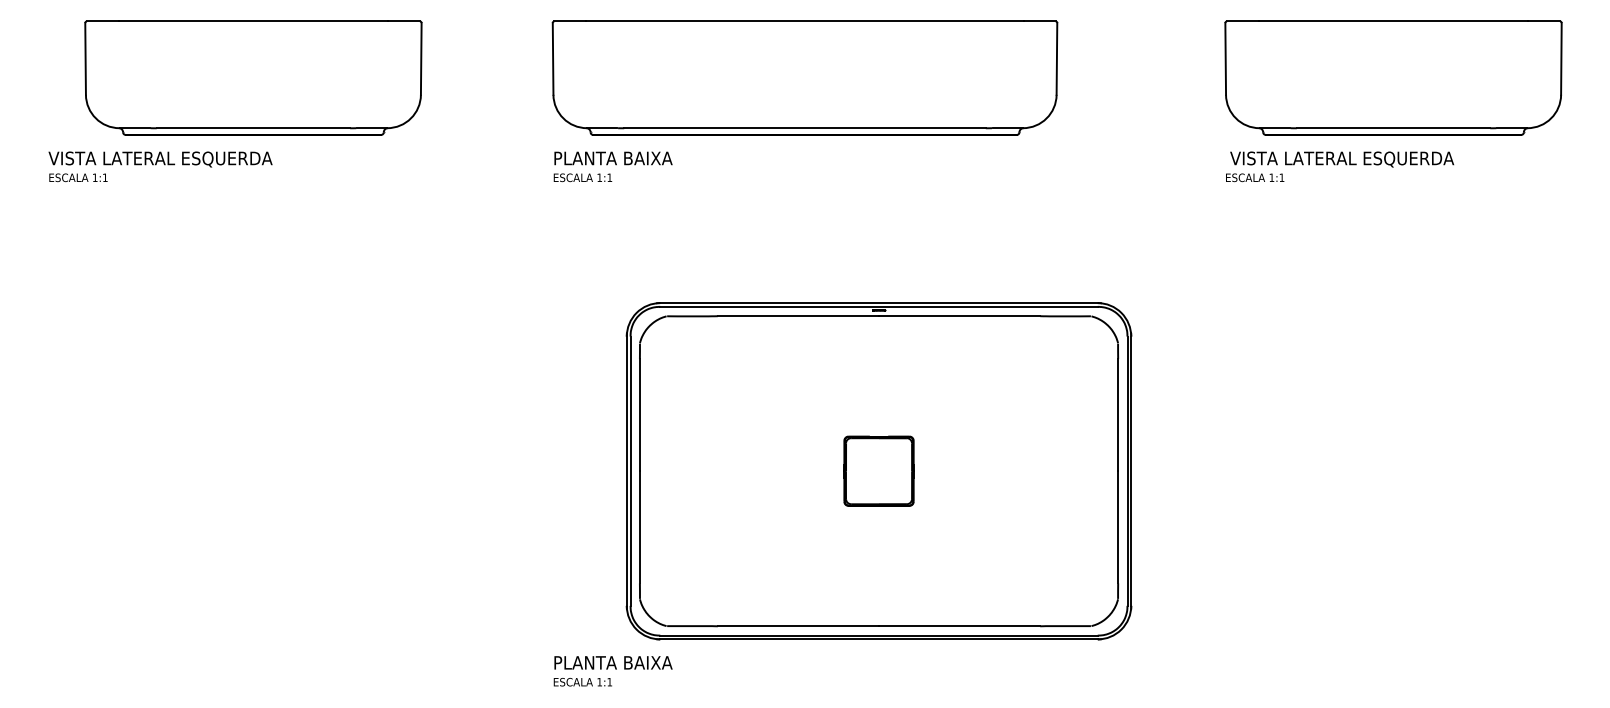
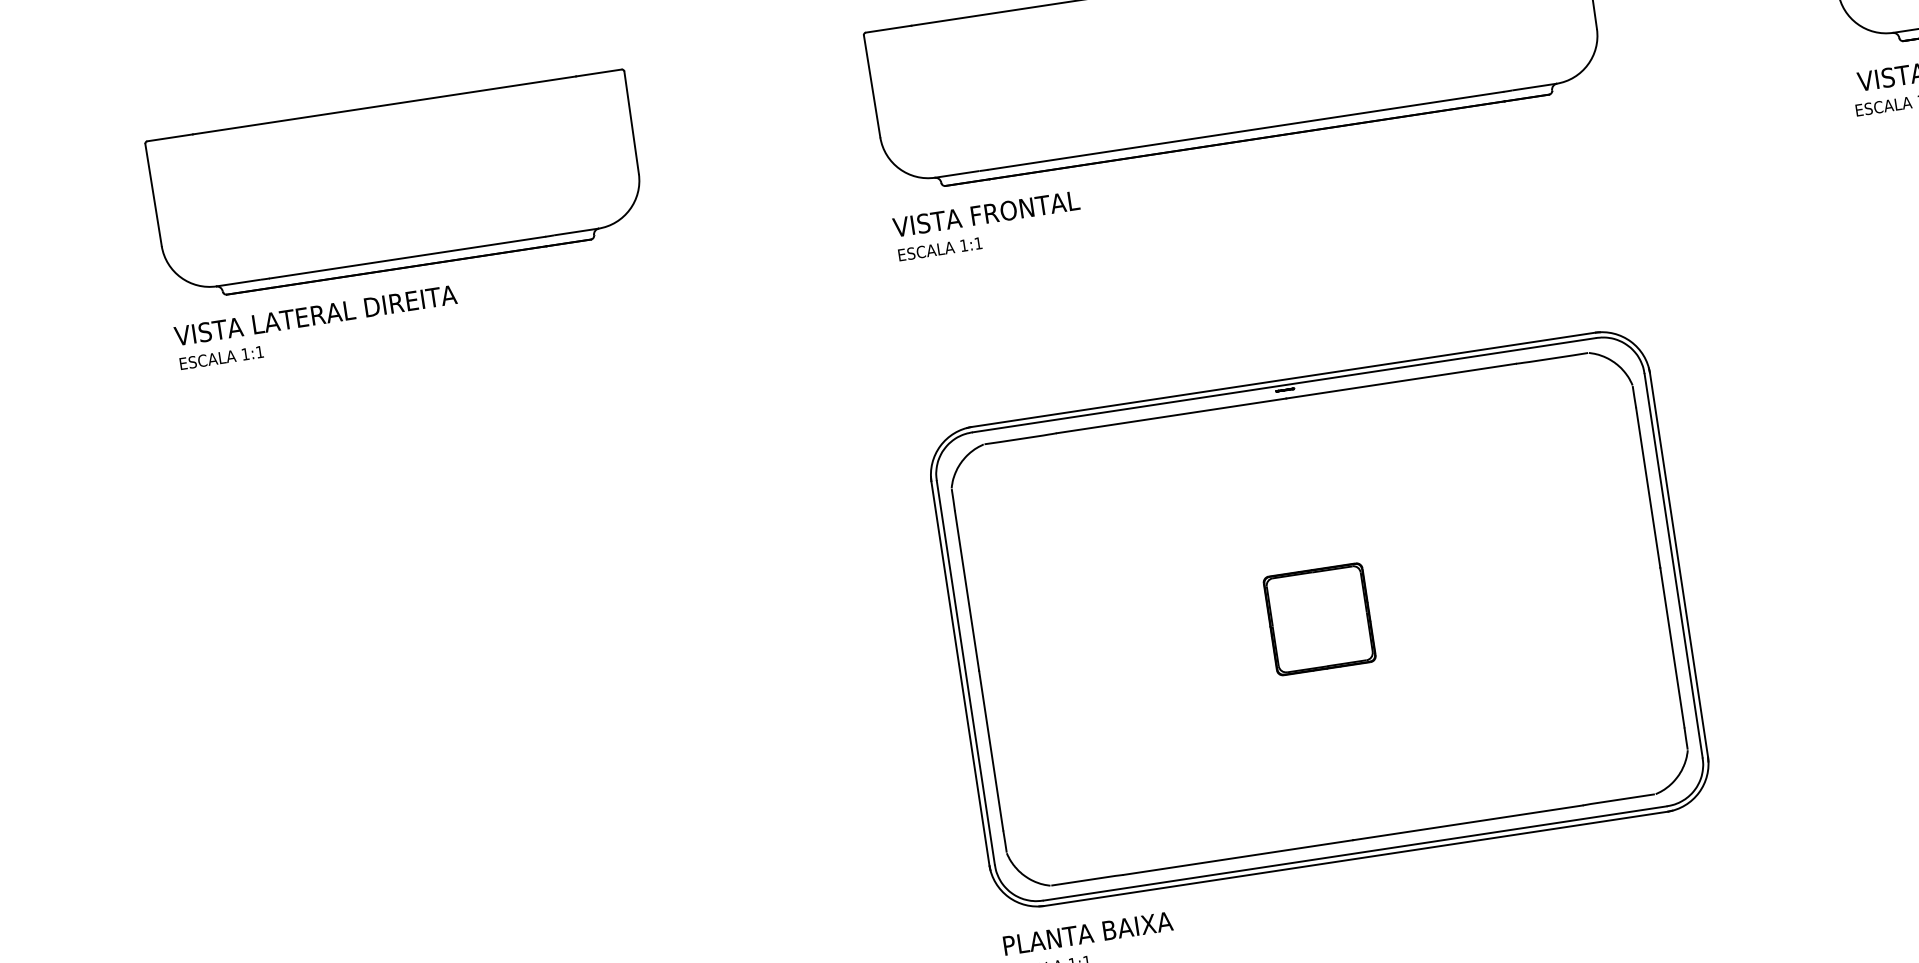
part: (253, 77) -> (396, 185), moved
text: (618, 158) -> (986, 214), PLANTA BAIXA -> VISTA FRONTAL
text: (227, 159) -> (429, 299), VISTA LATERAL ESQUERDA -> VISTA LATERAL DIREITA
part: (878, 471) -> (1319, 619), moved

